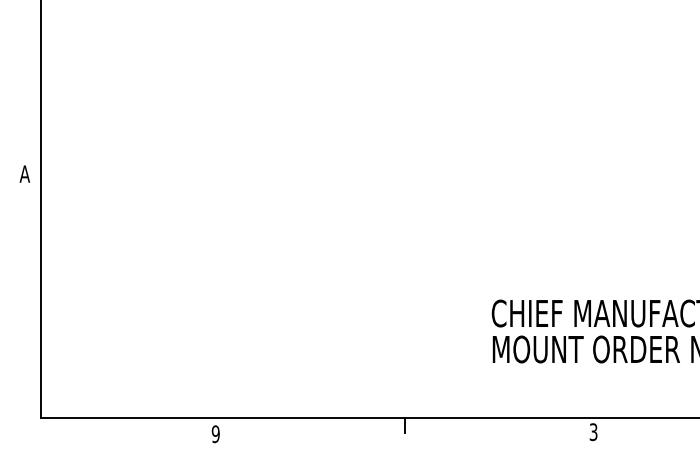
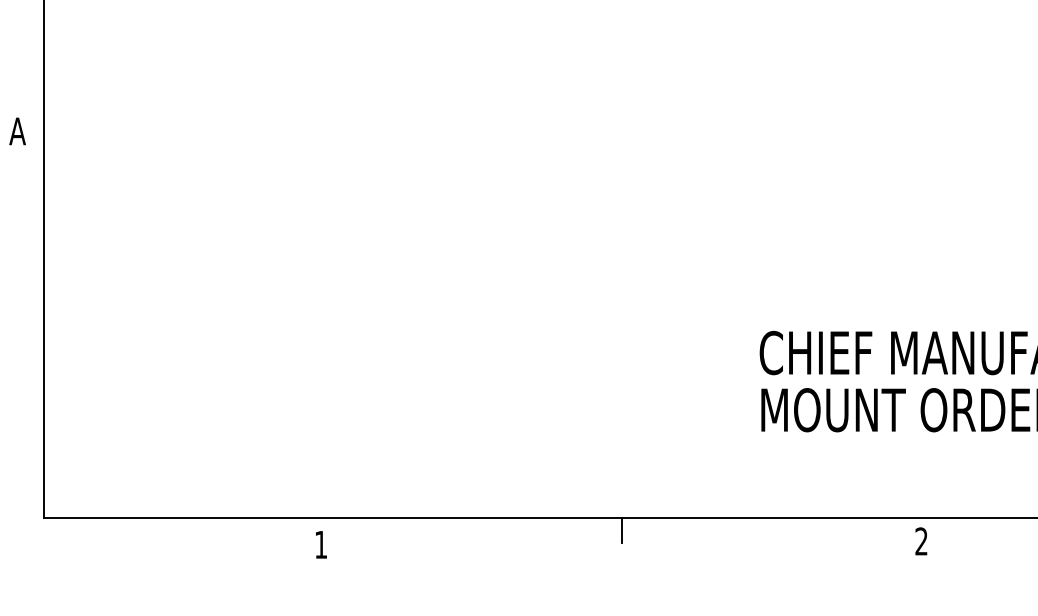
text: (593, 432) -> (921, 542), 3 -> 2
text: (215, 434) -> (320, 545), 9 -> 1

